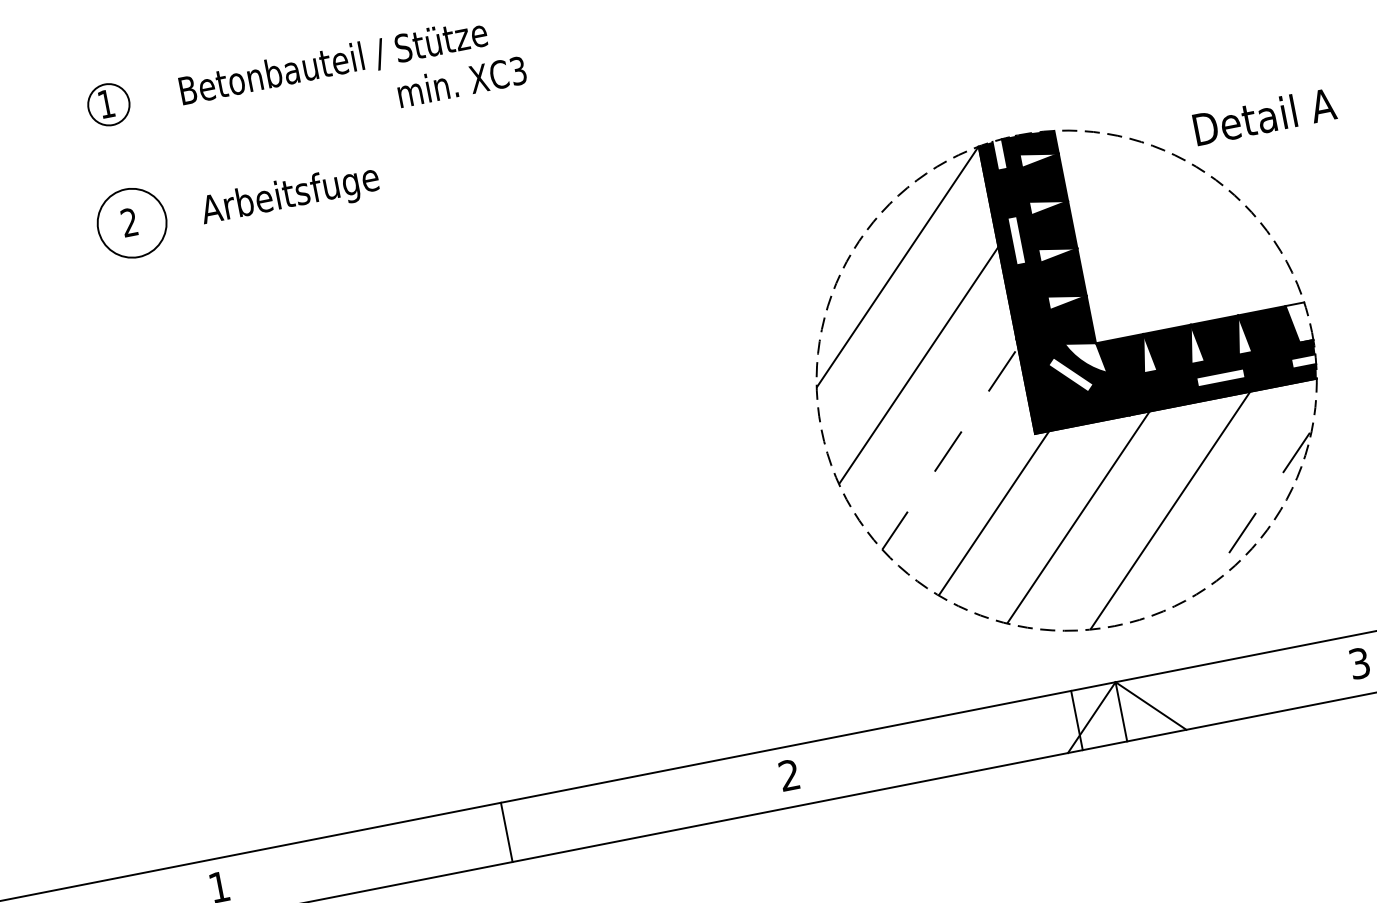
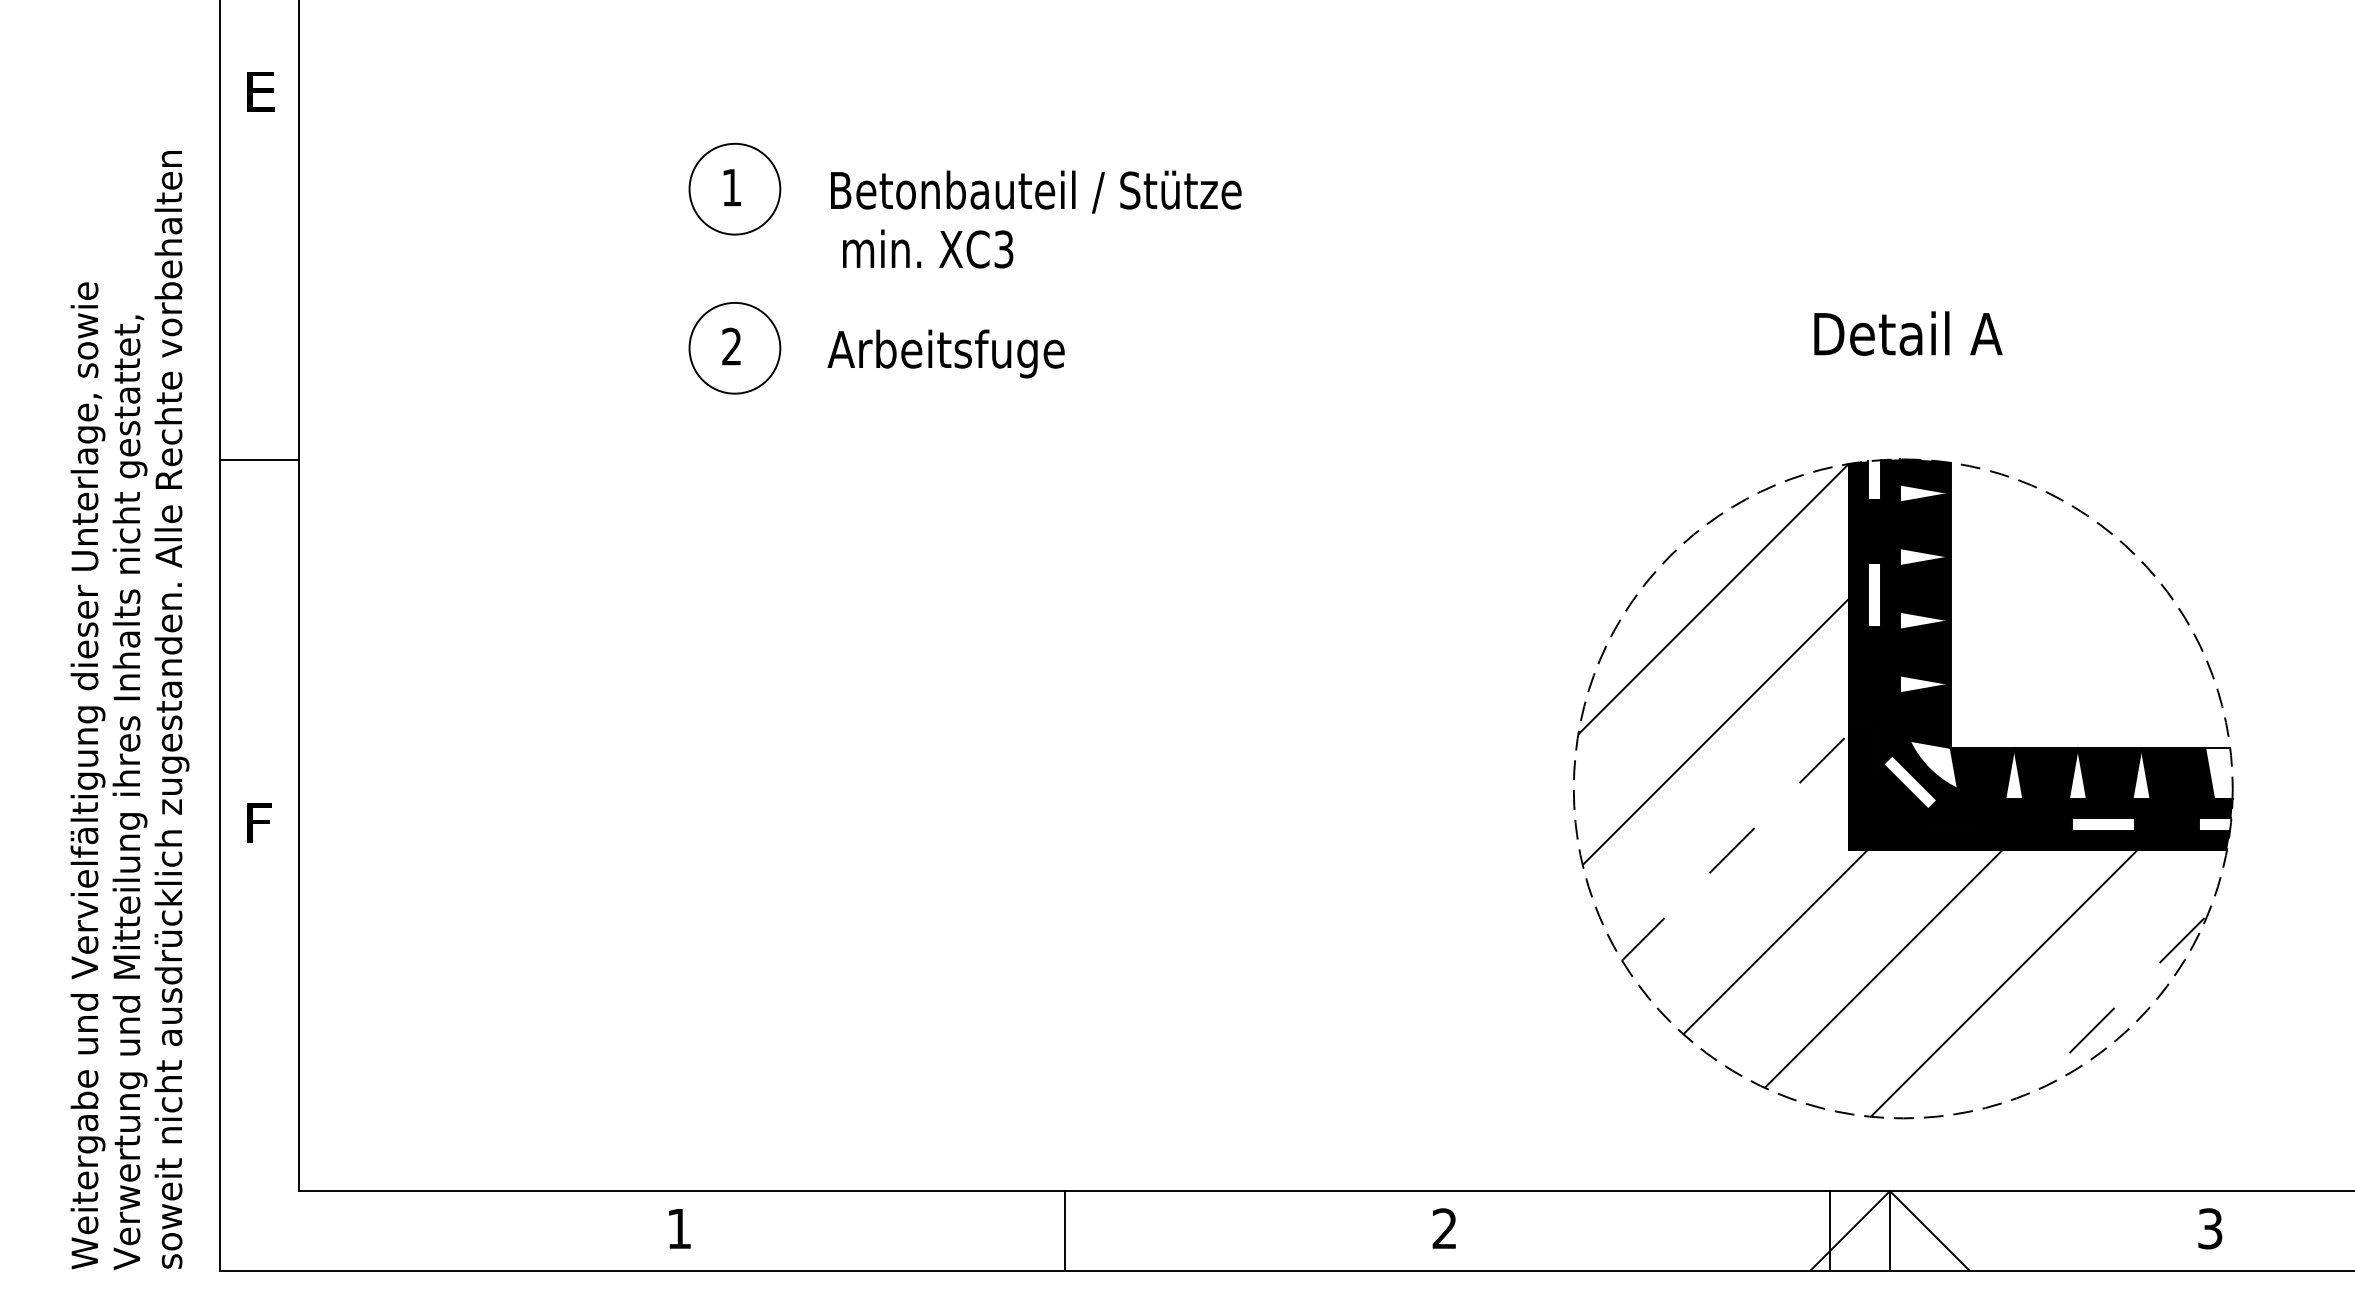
text: (462, 81) -> (928, 248), moved
circle: (108, 104) -> (734, 188), size x1.67
text: (1264, 116) -> (1908, 333), moved

